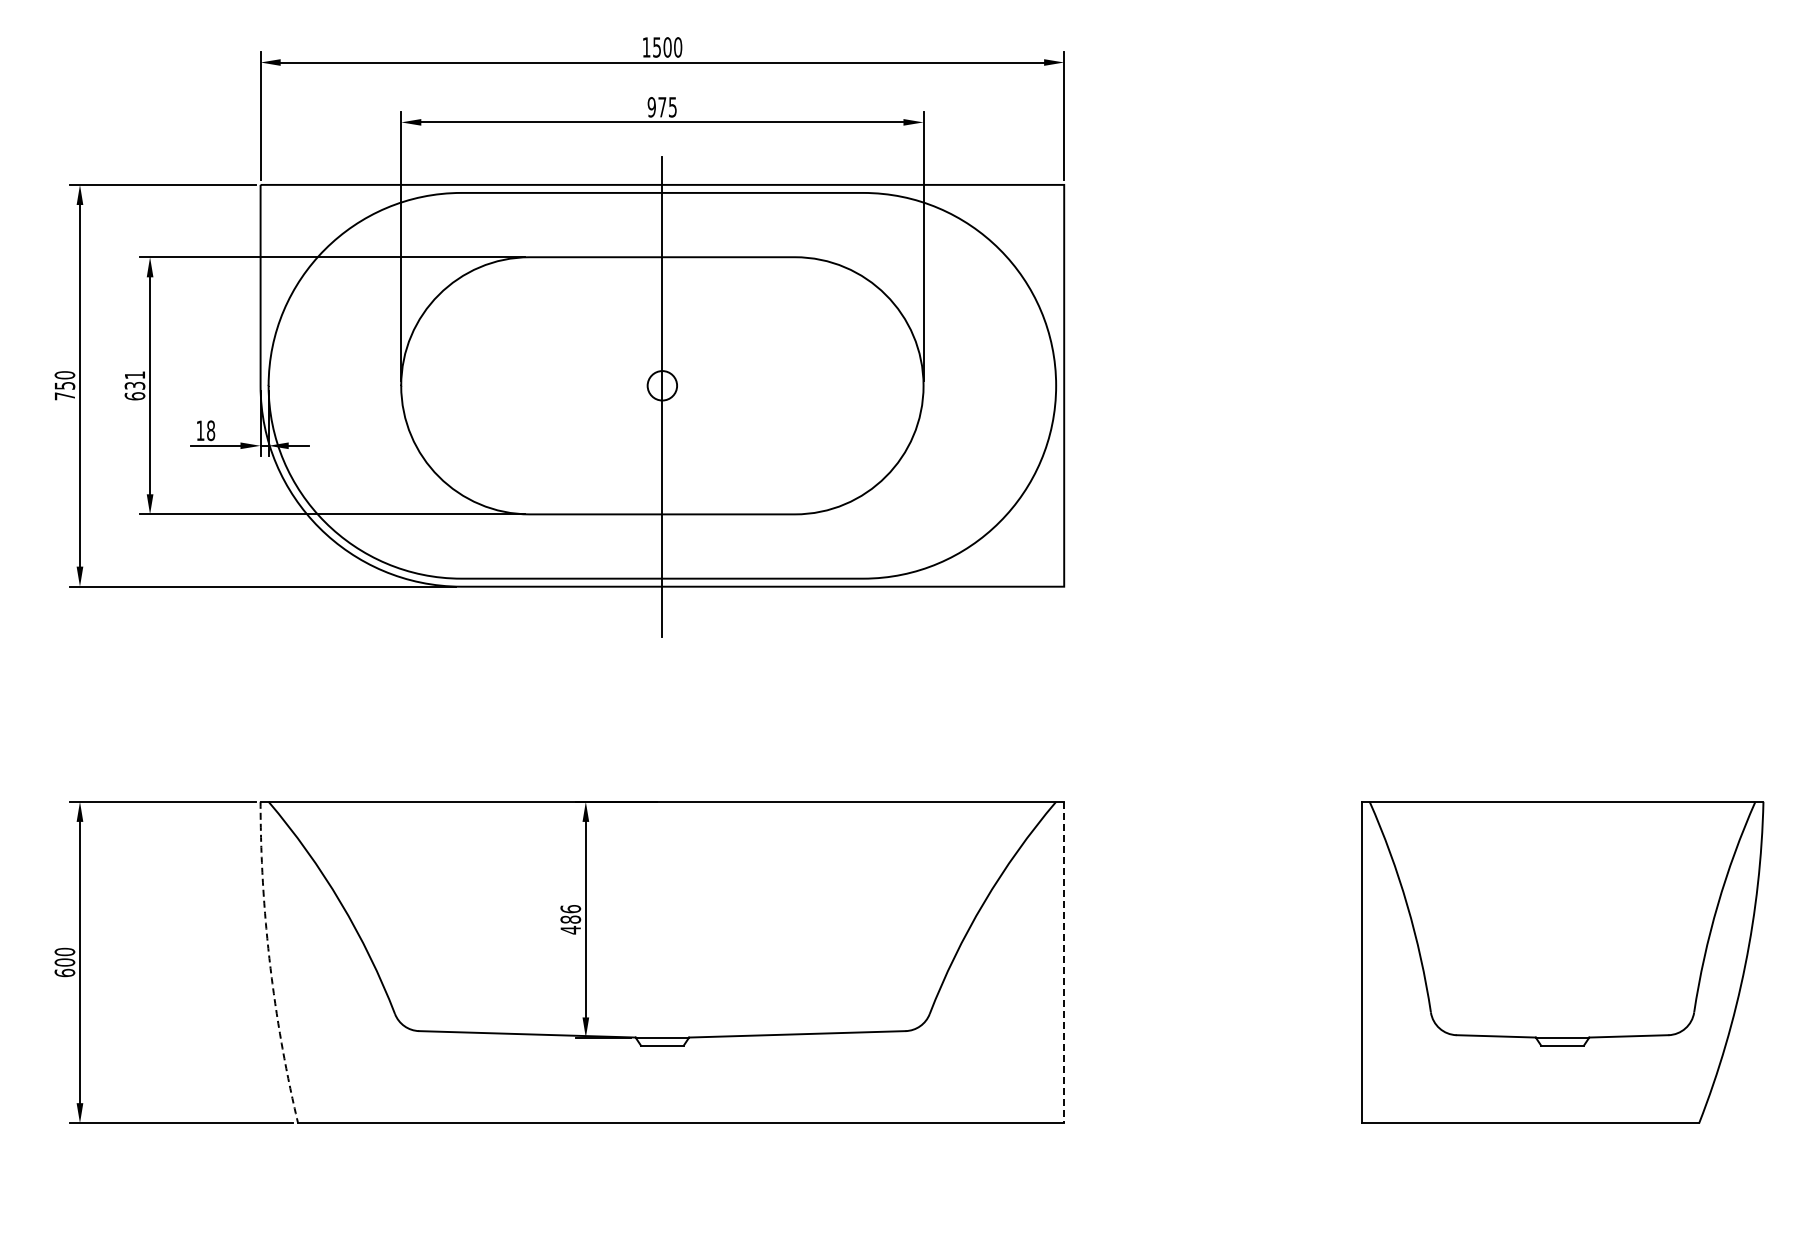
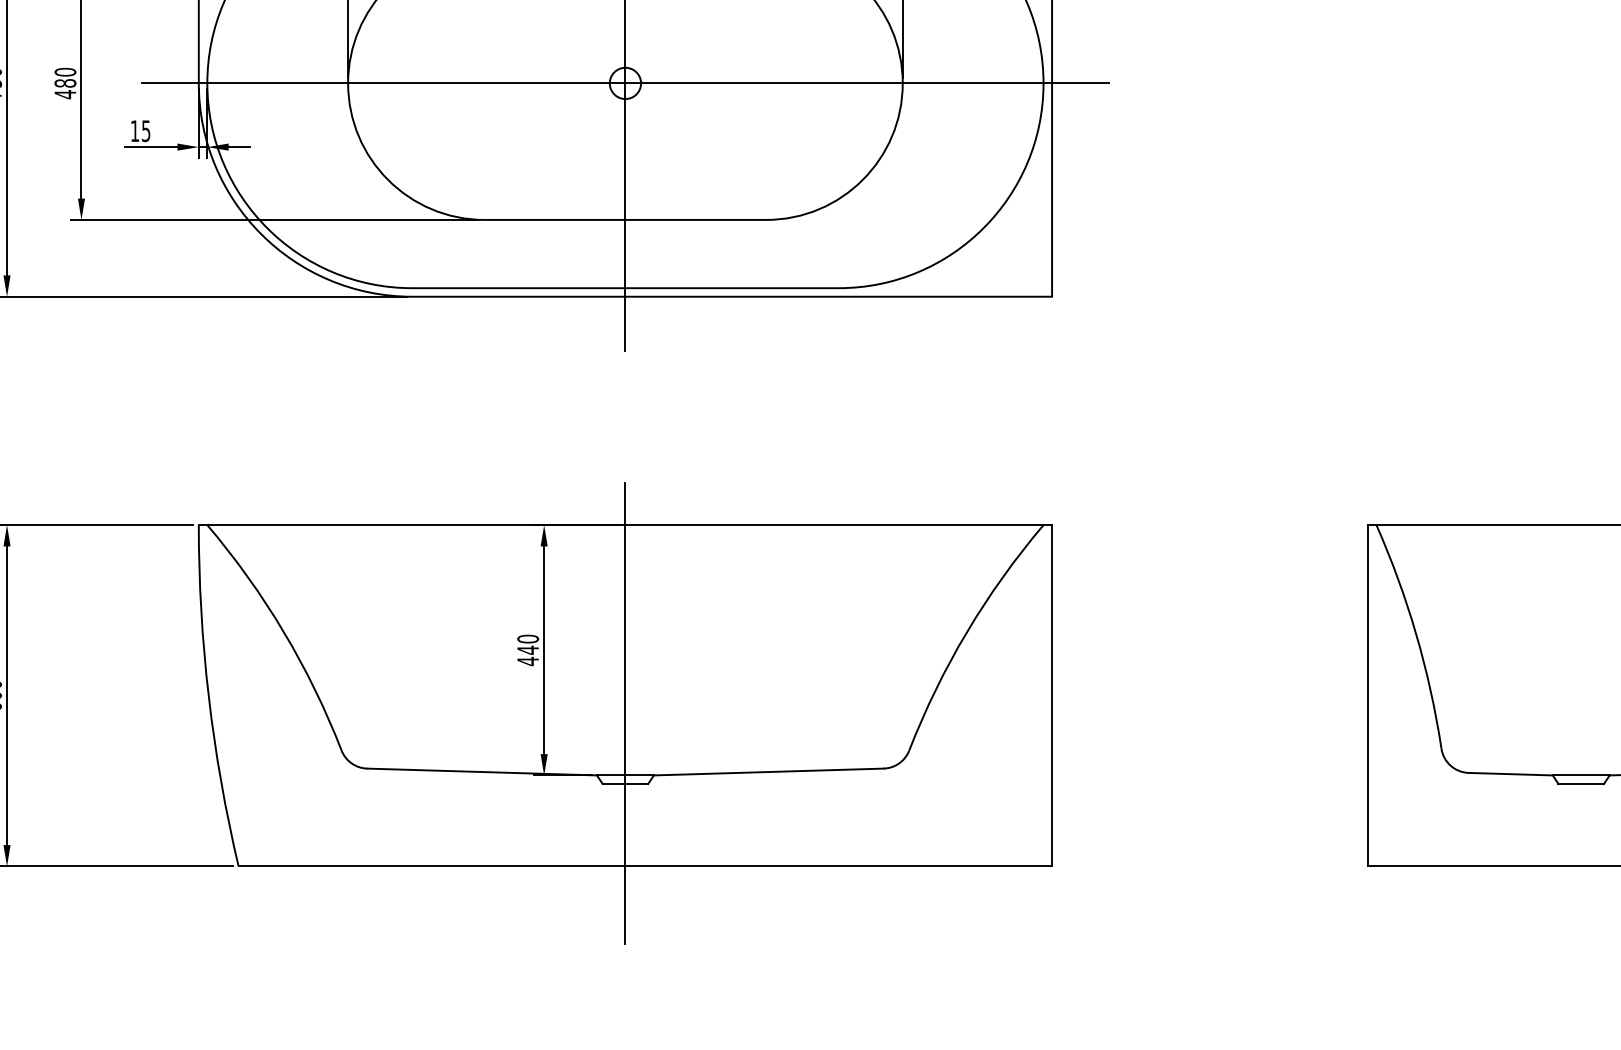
text: (134, 385) -> (64, 83), 631 -> 480
line: (662, 385) -> (625, 83), added
text: (211, 430) -> (146, 130), 18 -> 15
text: (570, 914) -> (527, 644), 486 -> 440
line: (1064, 962) -> (1052, 695), dashed -> solid
arc: (270, 963) -> (209, 696), dashed -> solid
line: (662, 978) -> (625, 712), added

